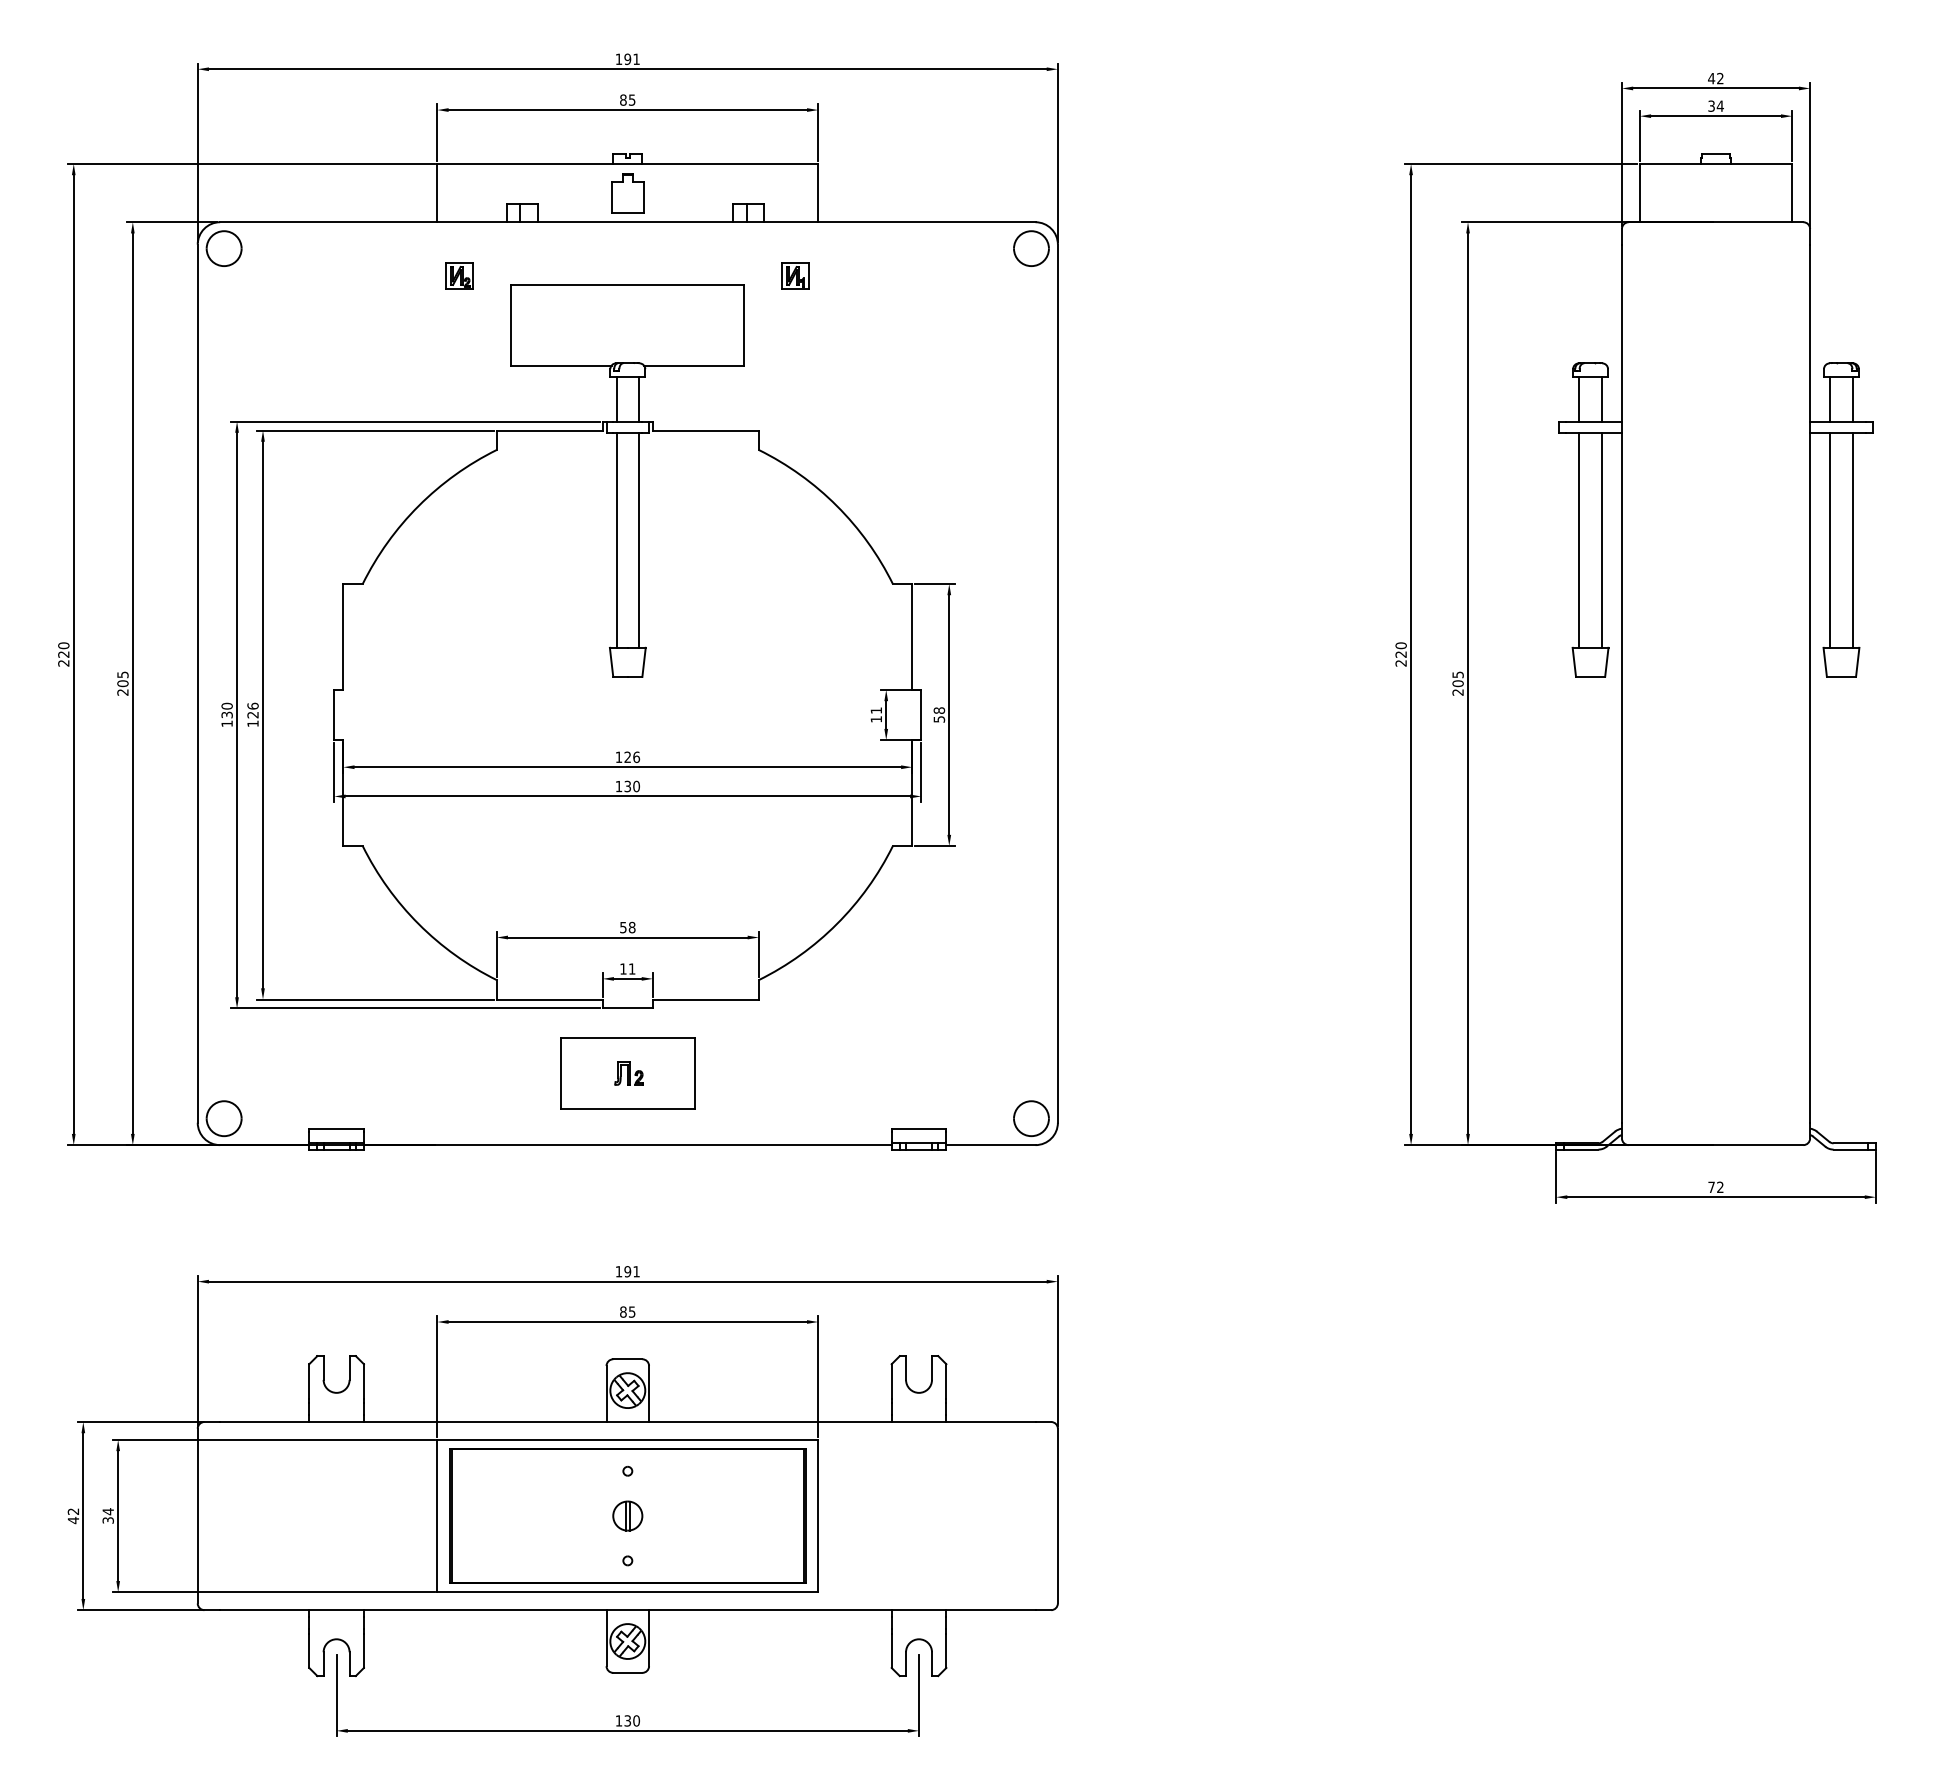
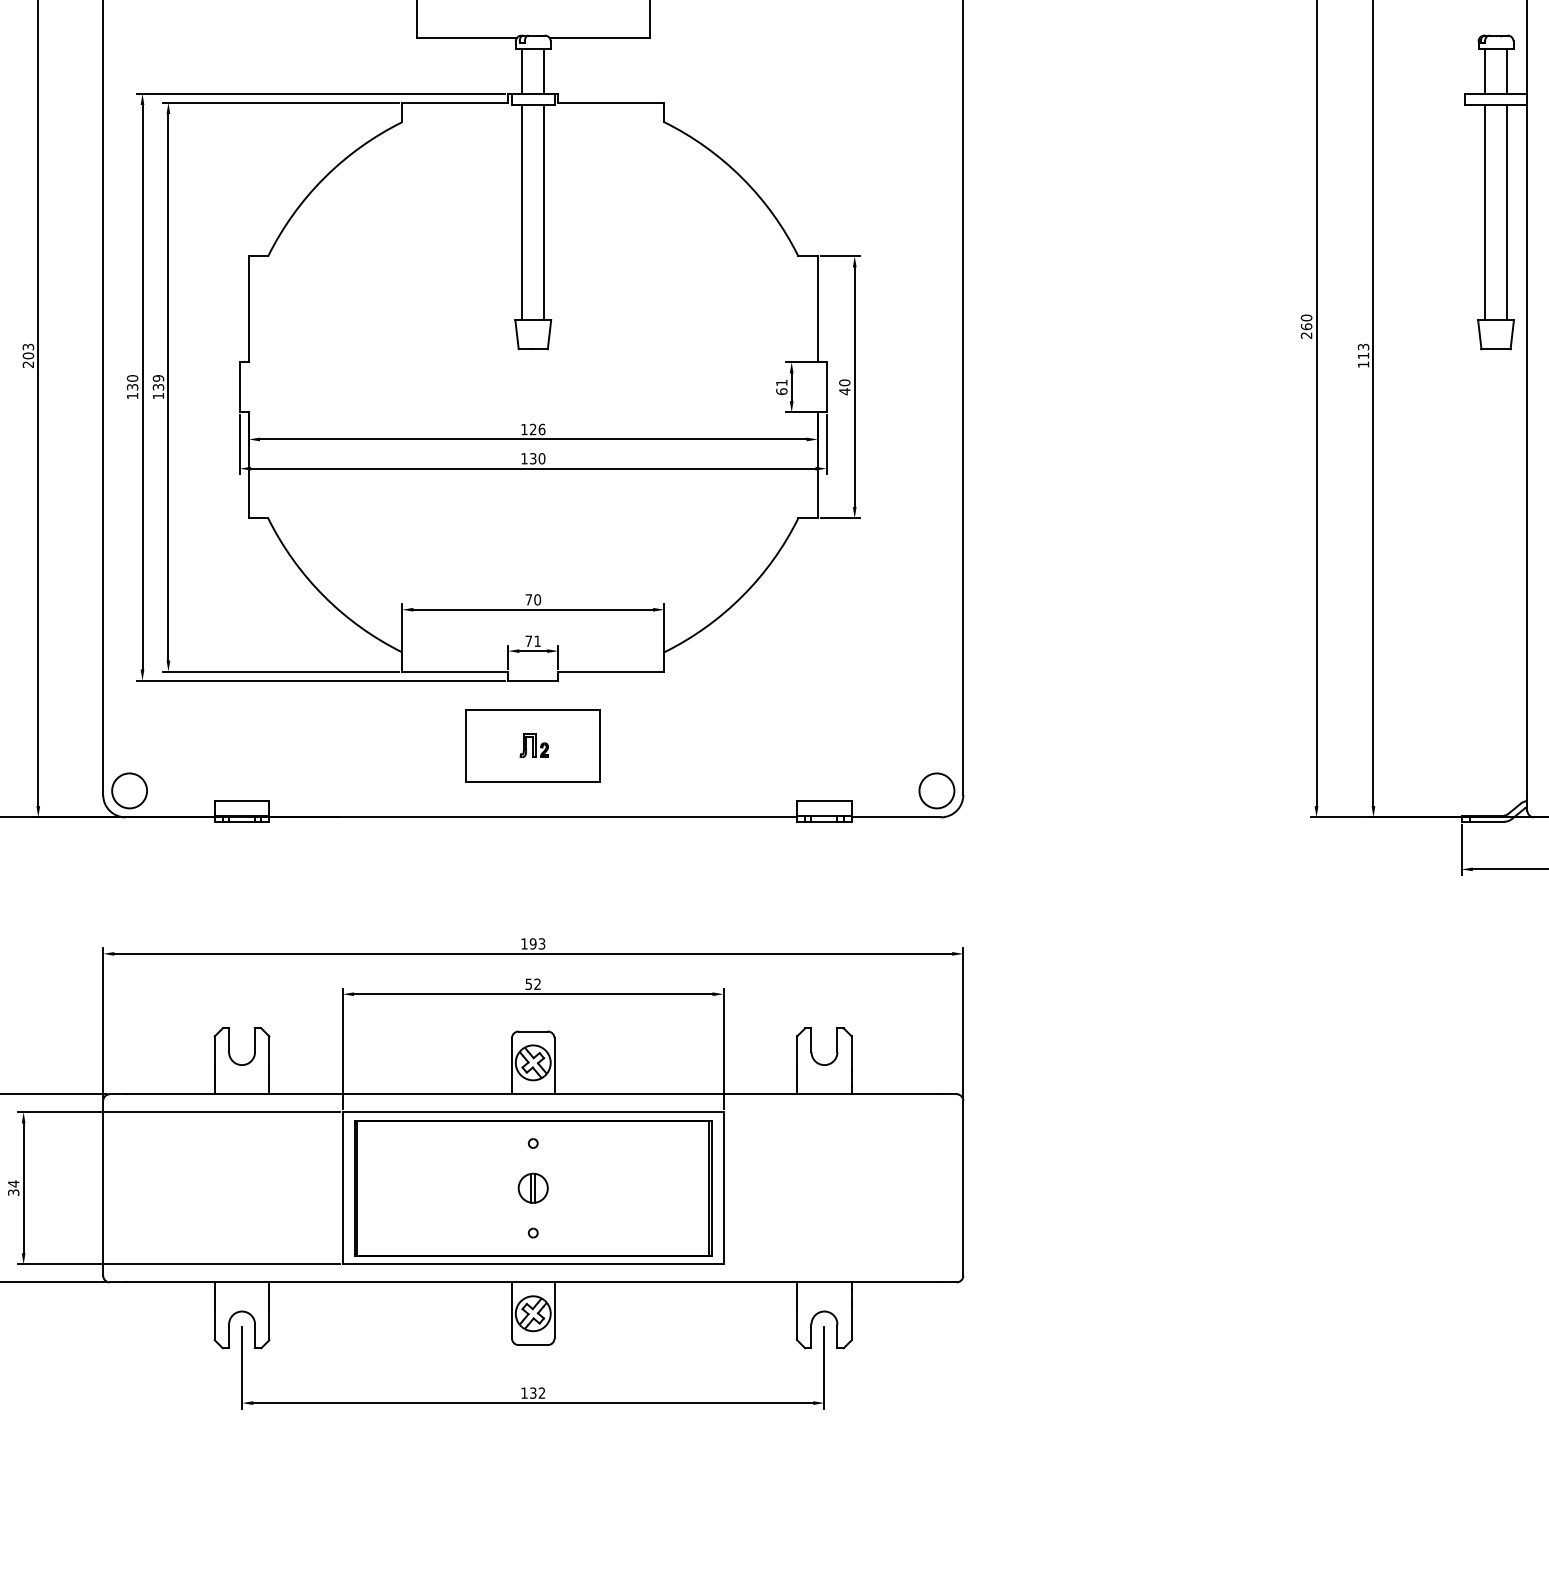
text: (1400, 654) -> (1305, 326), 220 -> 260
text: (122, 674) -> (27, 346), 205 -> 203
text: (1457, 683) -> (1362, 355), 205 -> 113
text: (252, 710) -> (157, 382), 126 -> 139
text: (939, 715) -> (844, 387), 58 -> 40
text: (876, 719) -> (781, 391), 11 -> 61
text: (627, 927) -> (532, 599), 58 -> 70
text: (623, 968) -> (528, 640), 11 -> 71
text: (636, 1271) -> (541, 943), 191 -> 193
text: (627, 1311) -> (532, 983), 85 -> 52
text: (636, 1720) -> (541, 1392), 130 -> 132

